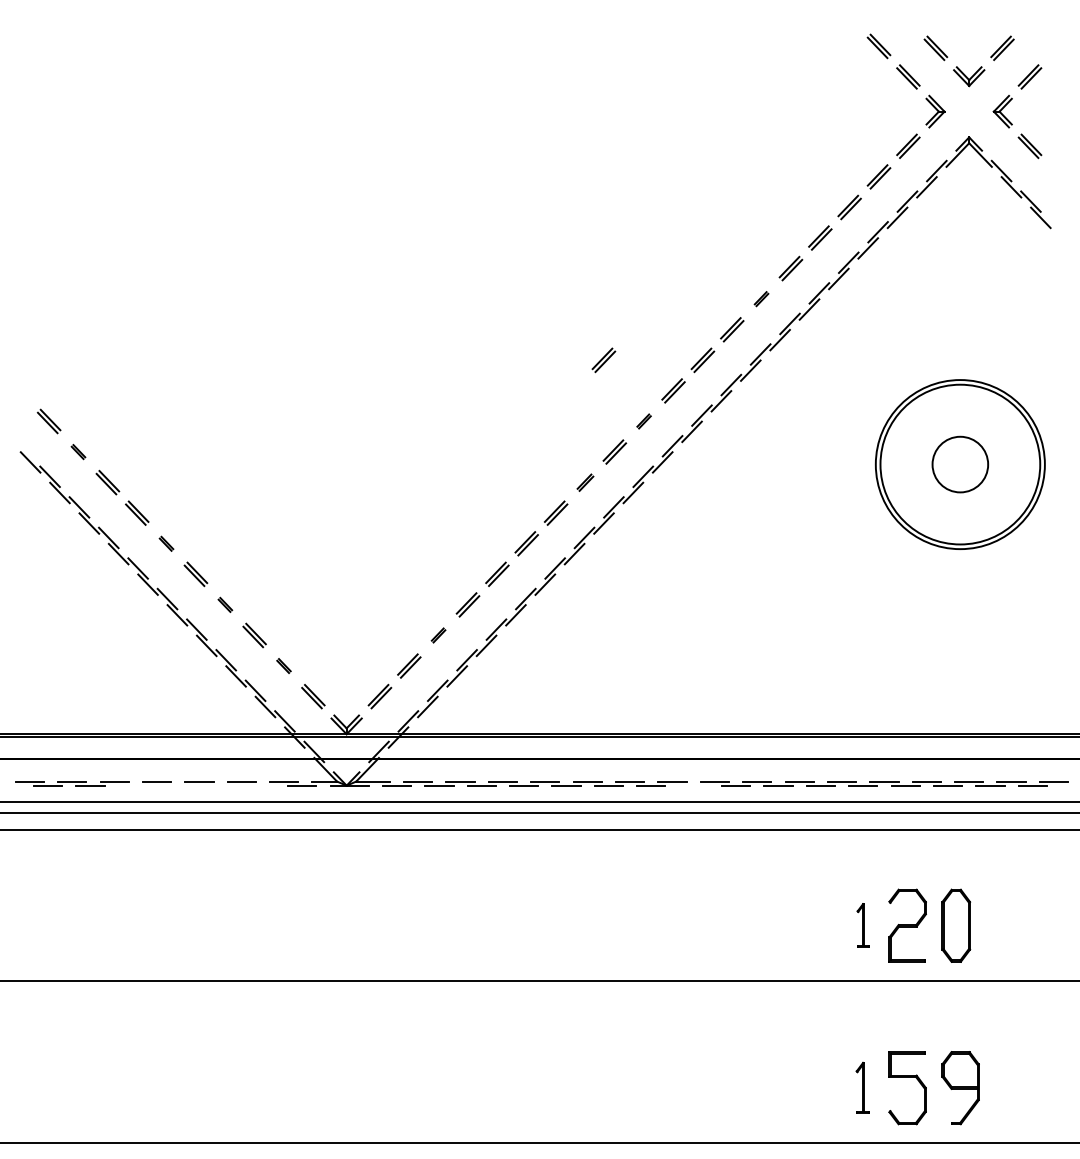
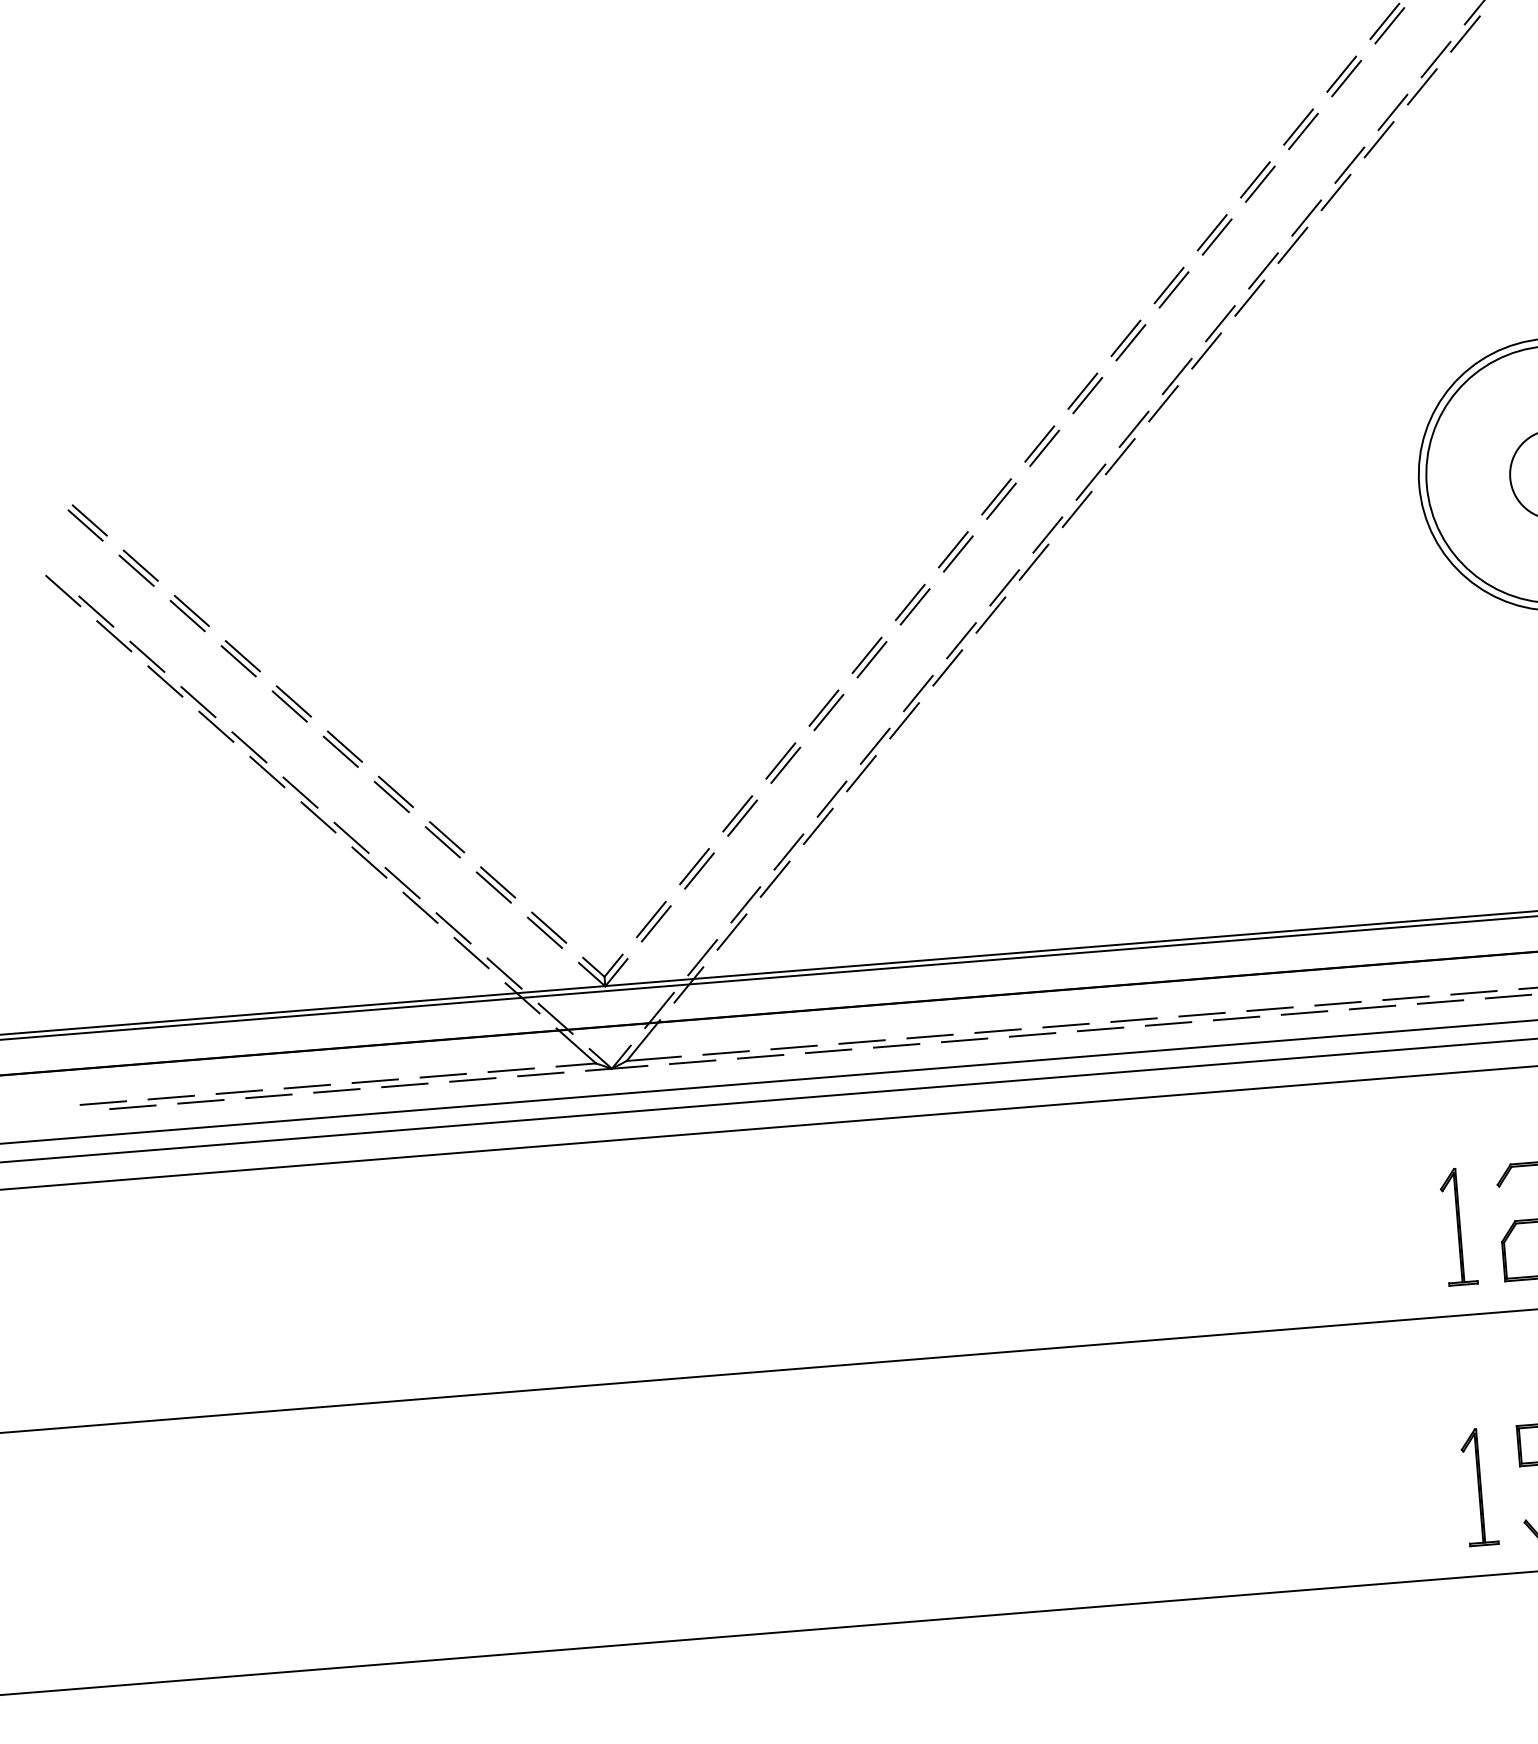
part: (761, 298) -> (1214, 233), size x1.67
part: (603, 360) -> (969, 353), removed
part: (643, 421) -> (1041, 446), size x1.67
part: (78, 451) -> (138, 567), size x1.67
part: (585, 482) -> (955, 551), size x1.43
part: (166, 543) -> (291, 703), size x1.67
part: (225, 604) -> (394, 793), size x1.67
part: (438, 635) -> (739, 816), size x1.67
part: (283, 665) -> (495, 884), size x1.67
line: (132, 785) -> (268, 1096), added
line: (175, 785) -> (337, 1090), added
line: (217, 785) -> (404, 1085), added
line: (259, 785) -> (472, 1079), added
line: (693, 785) -> (1168, 1023), added
part: (862, 925) -> (1457, 1226), size x1.67
part: (862, 1087) -> (1478, 1486), size x1.43

